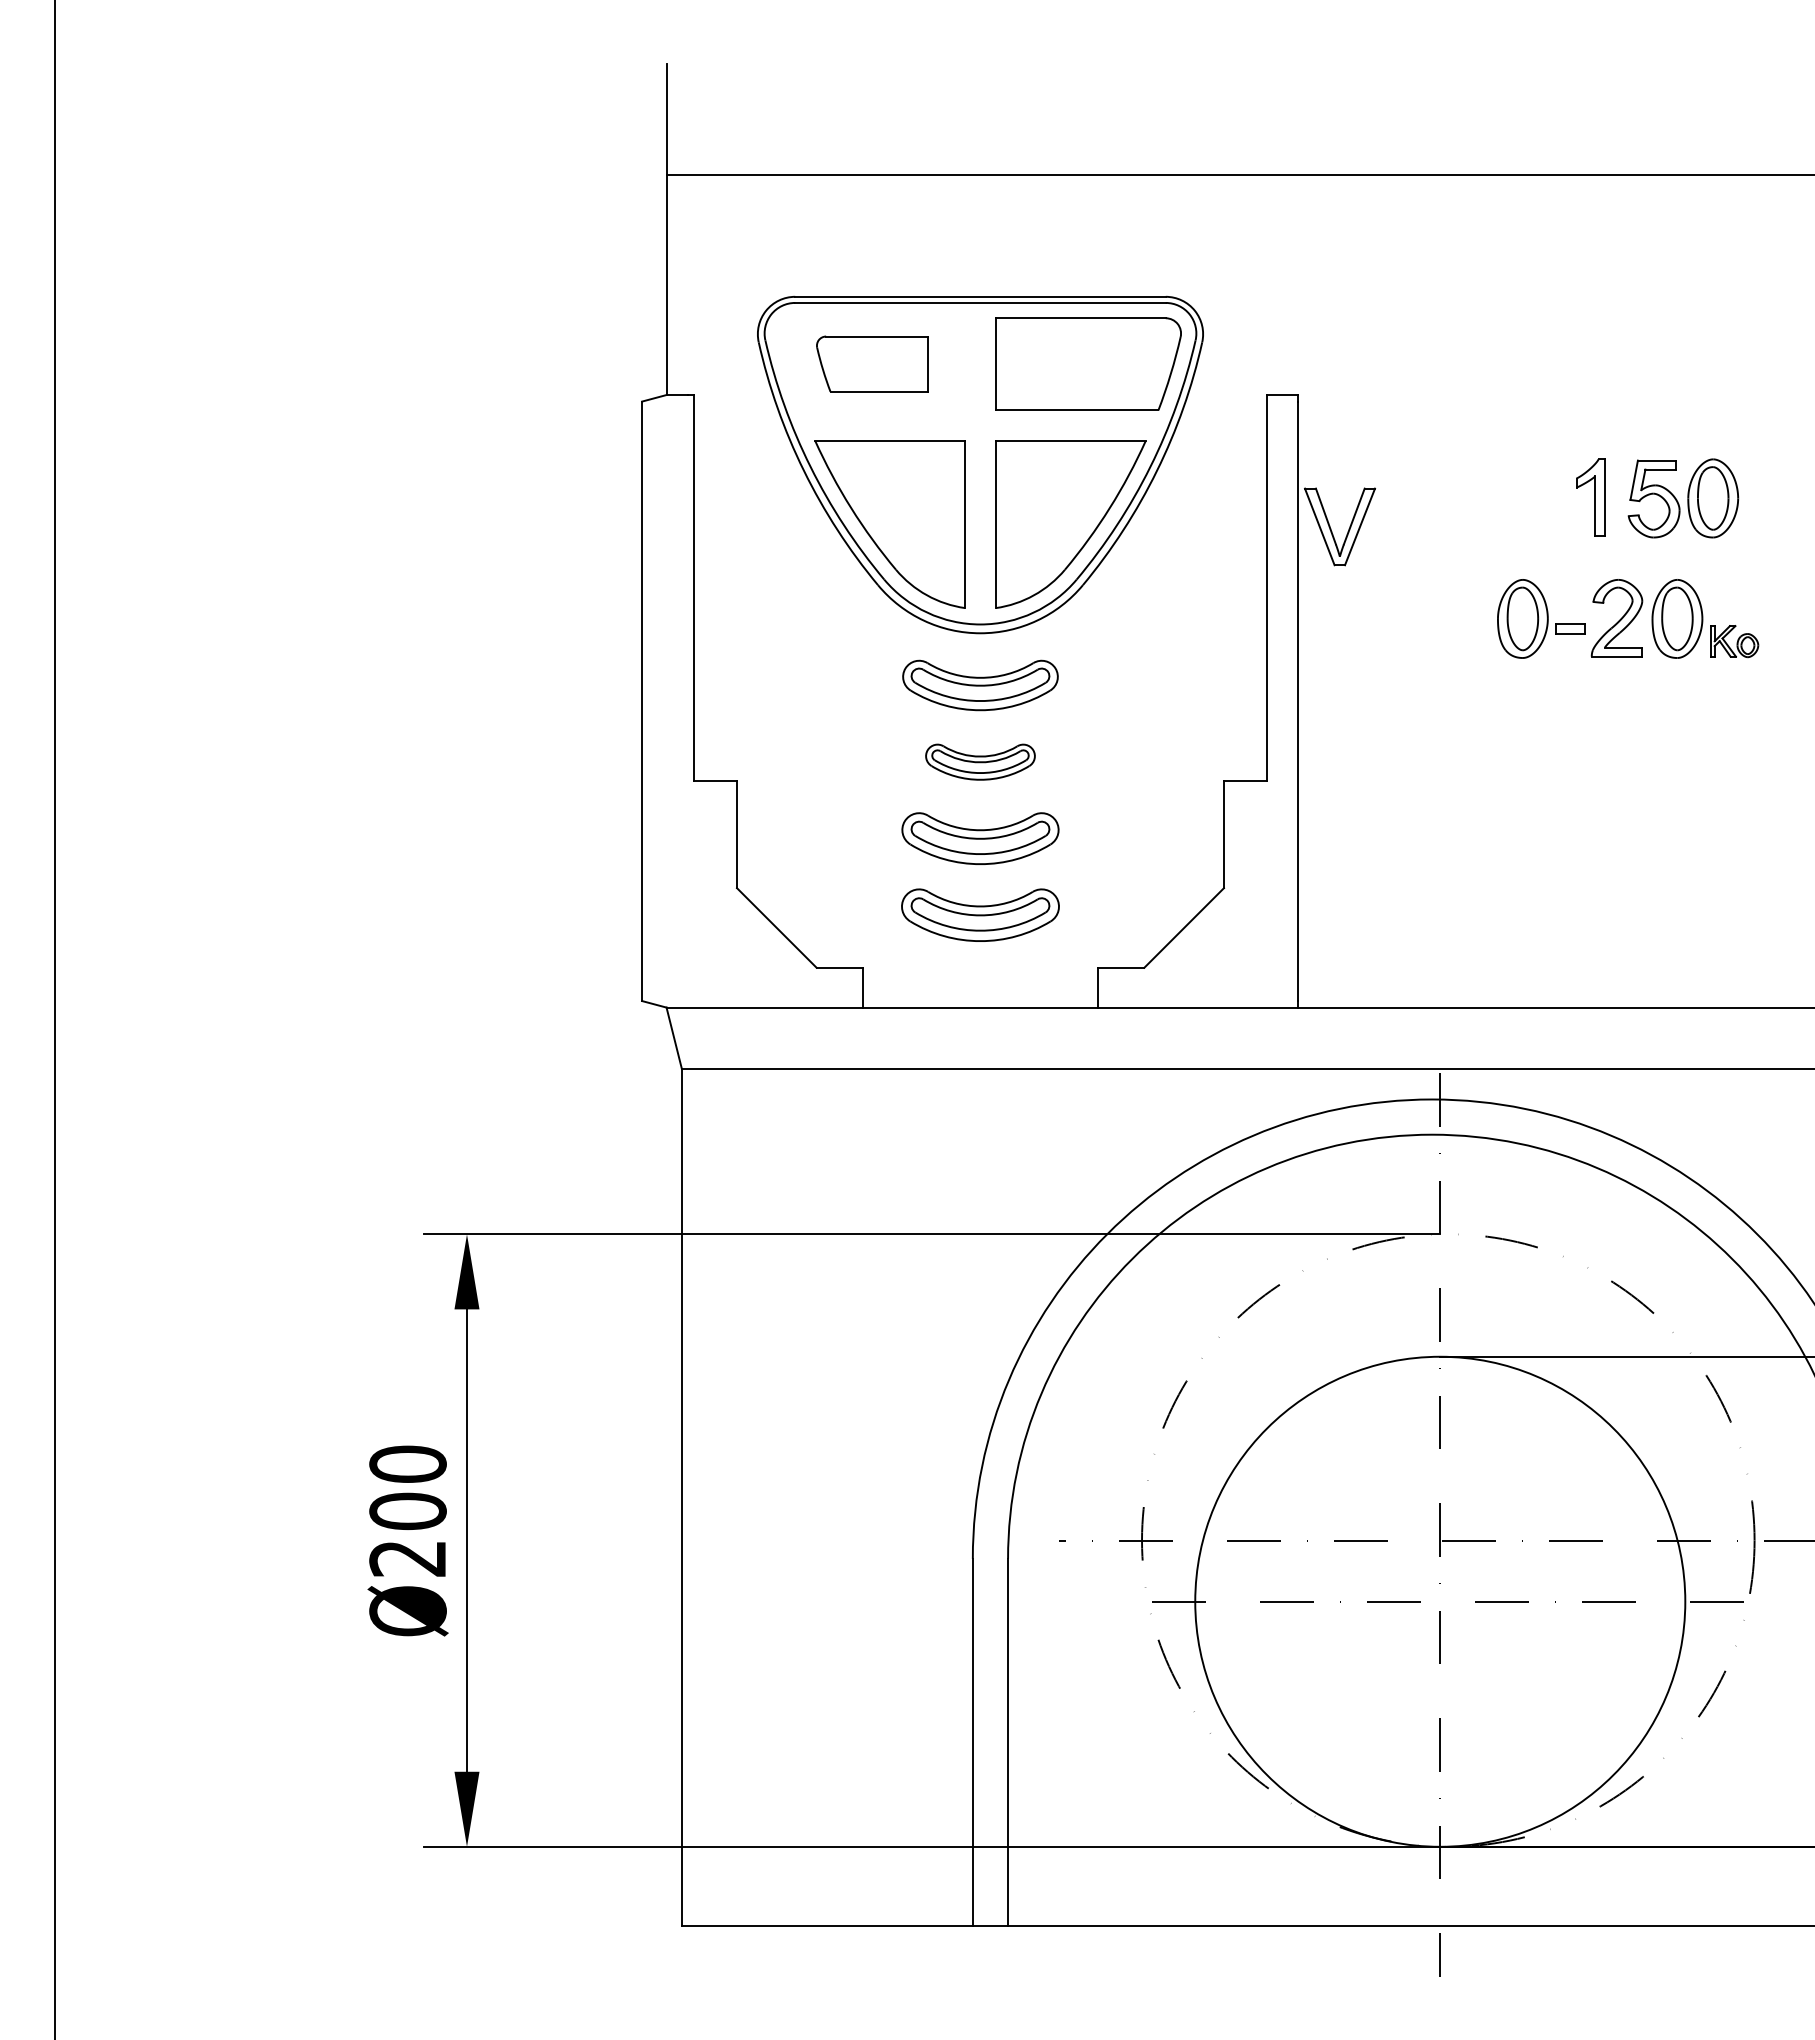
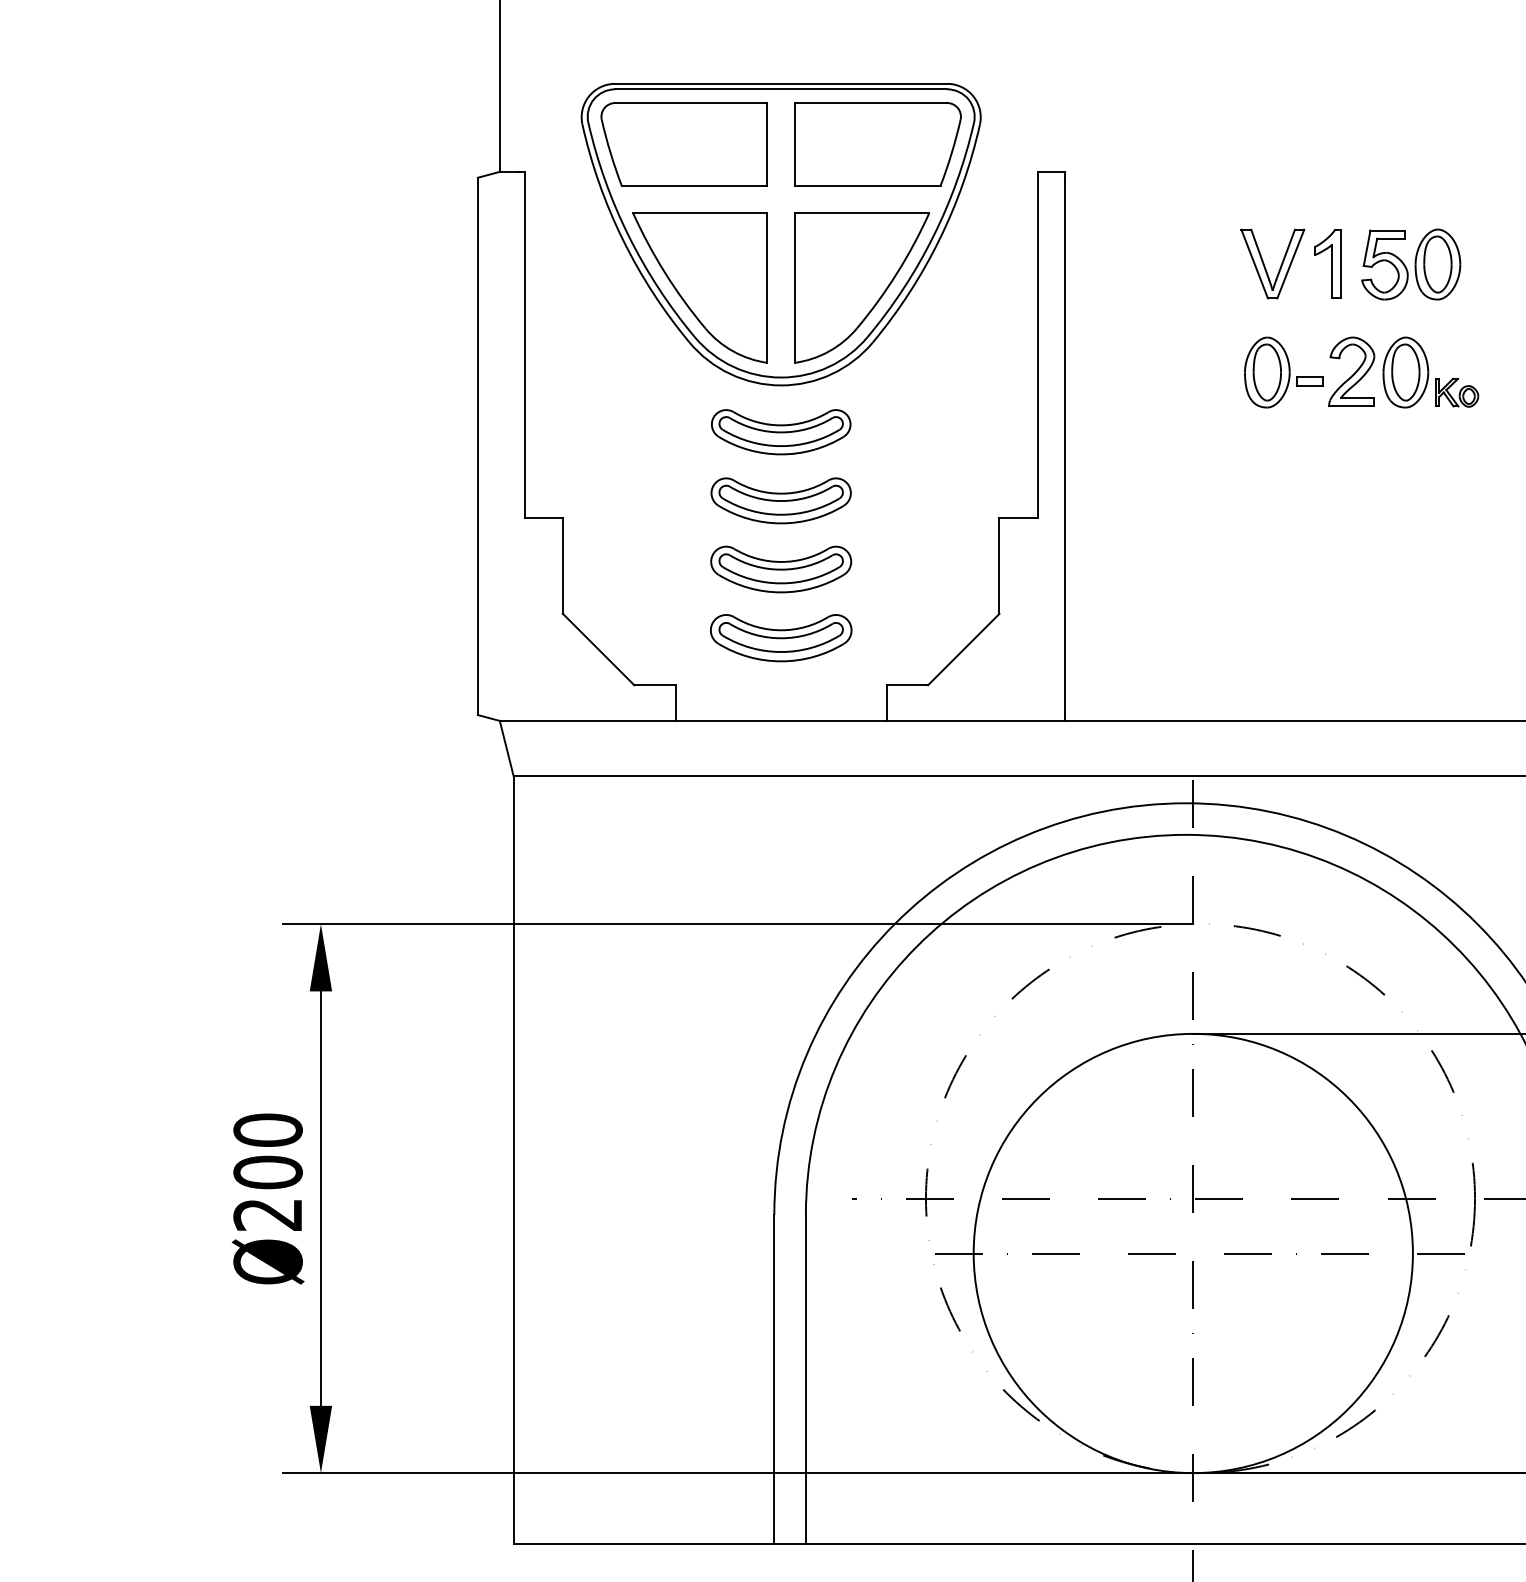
part: (872, 363) -> (684, 143), size x1.67
part: (1331, 528) -> (1265, 265), moved
part: (980, 762) -> (781, 501), size x1.43

